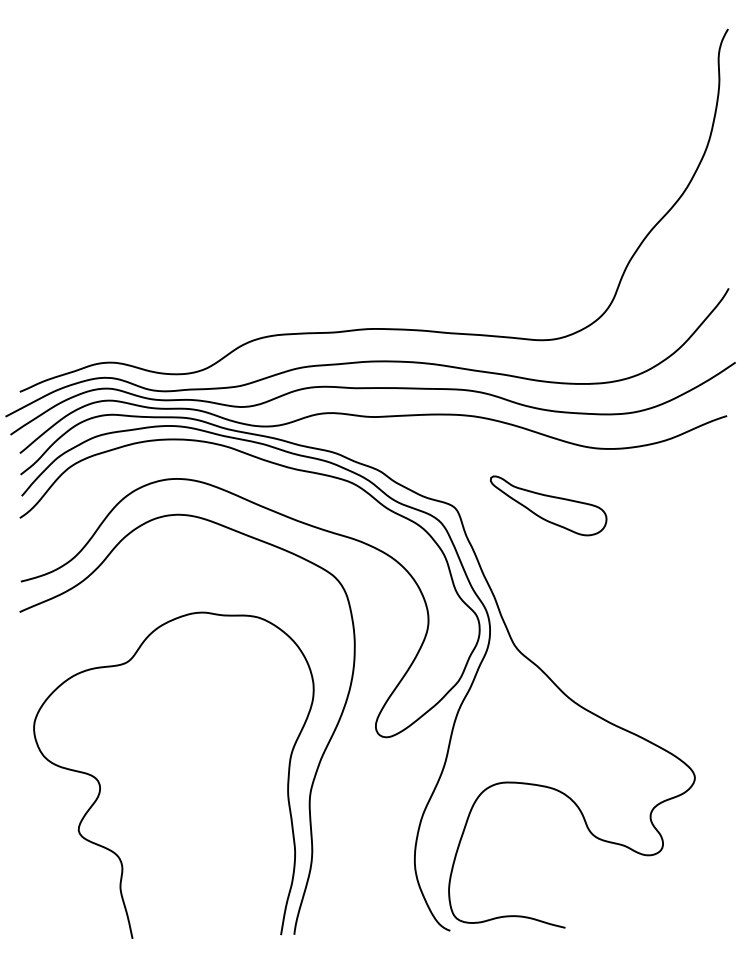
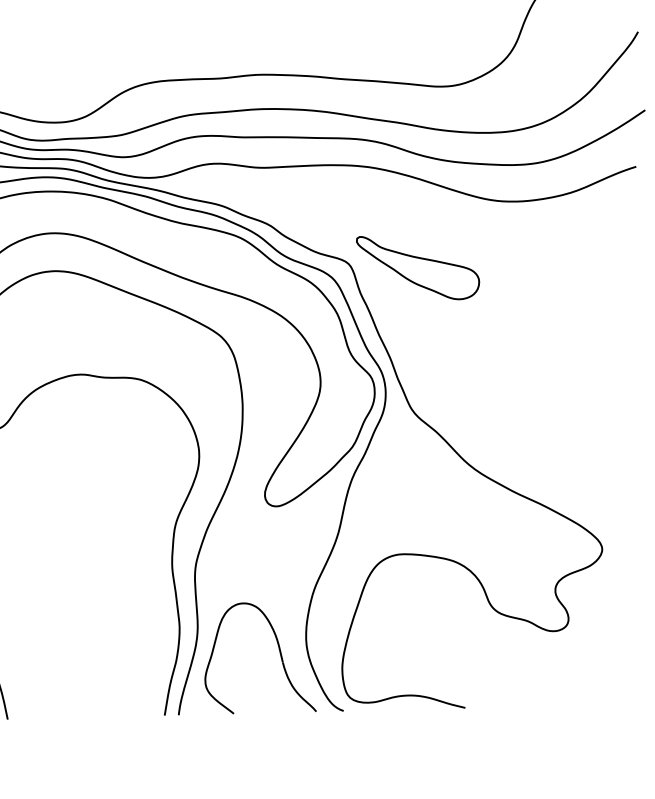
part: (548, 505) -> (417, 267), moved
part: (389, 876) -> (279, 653), added

